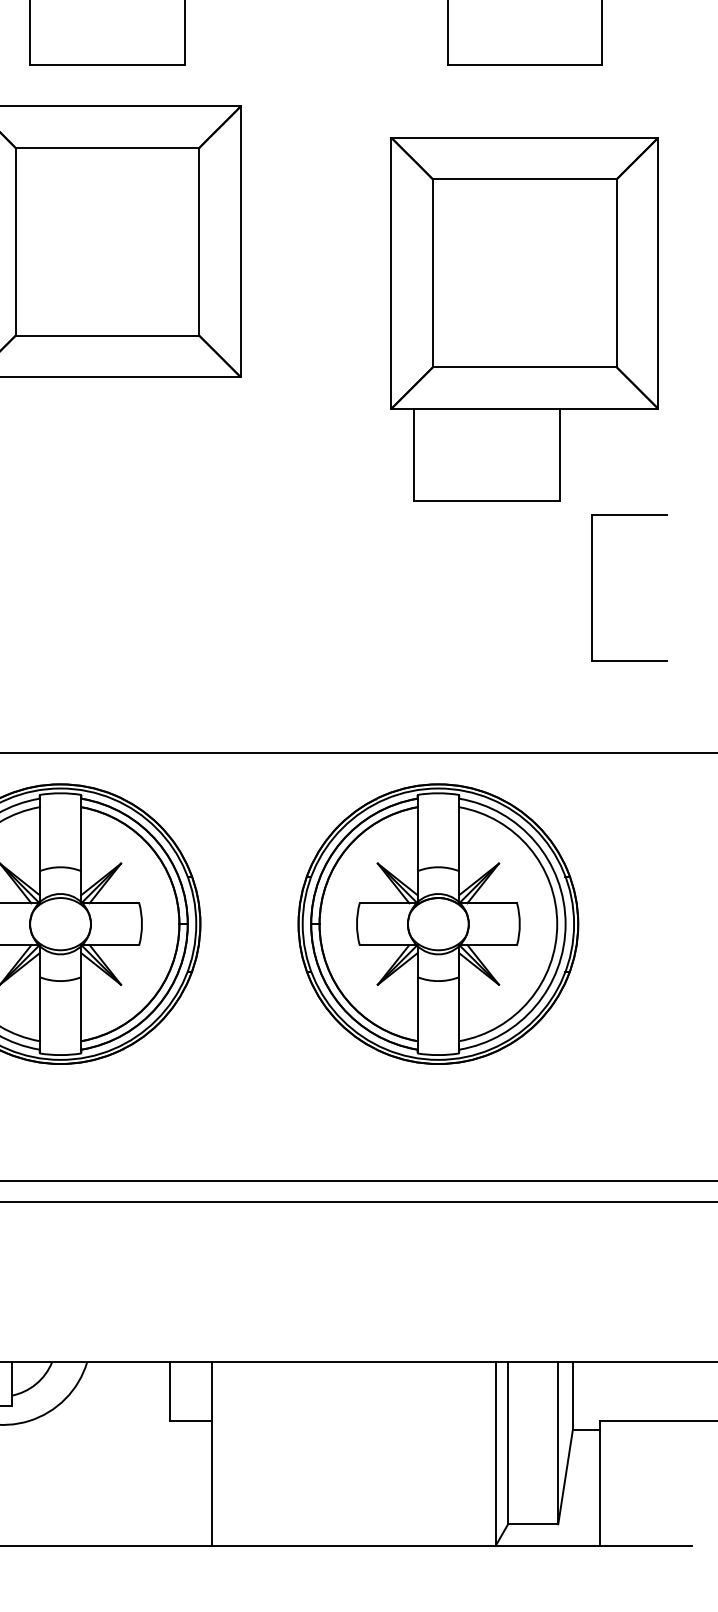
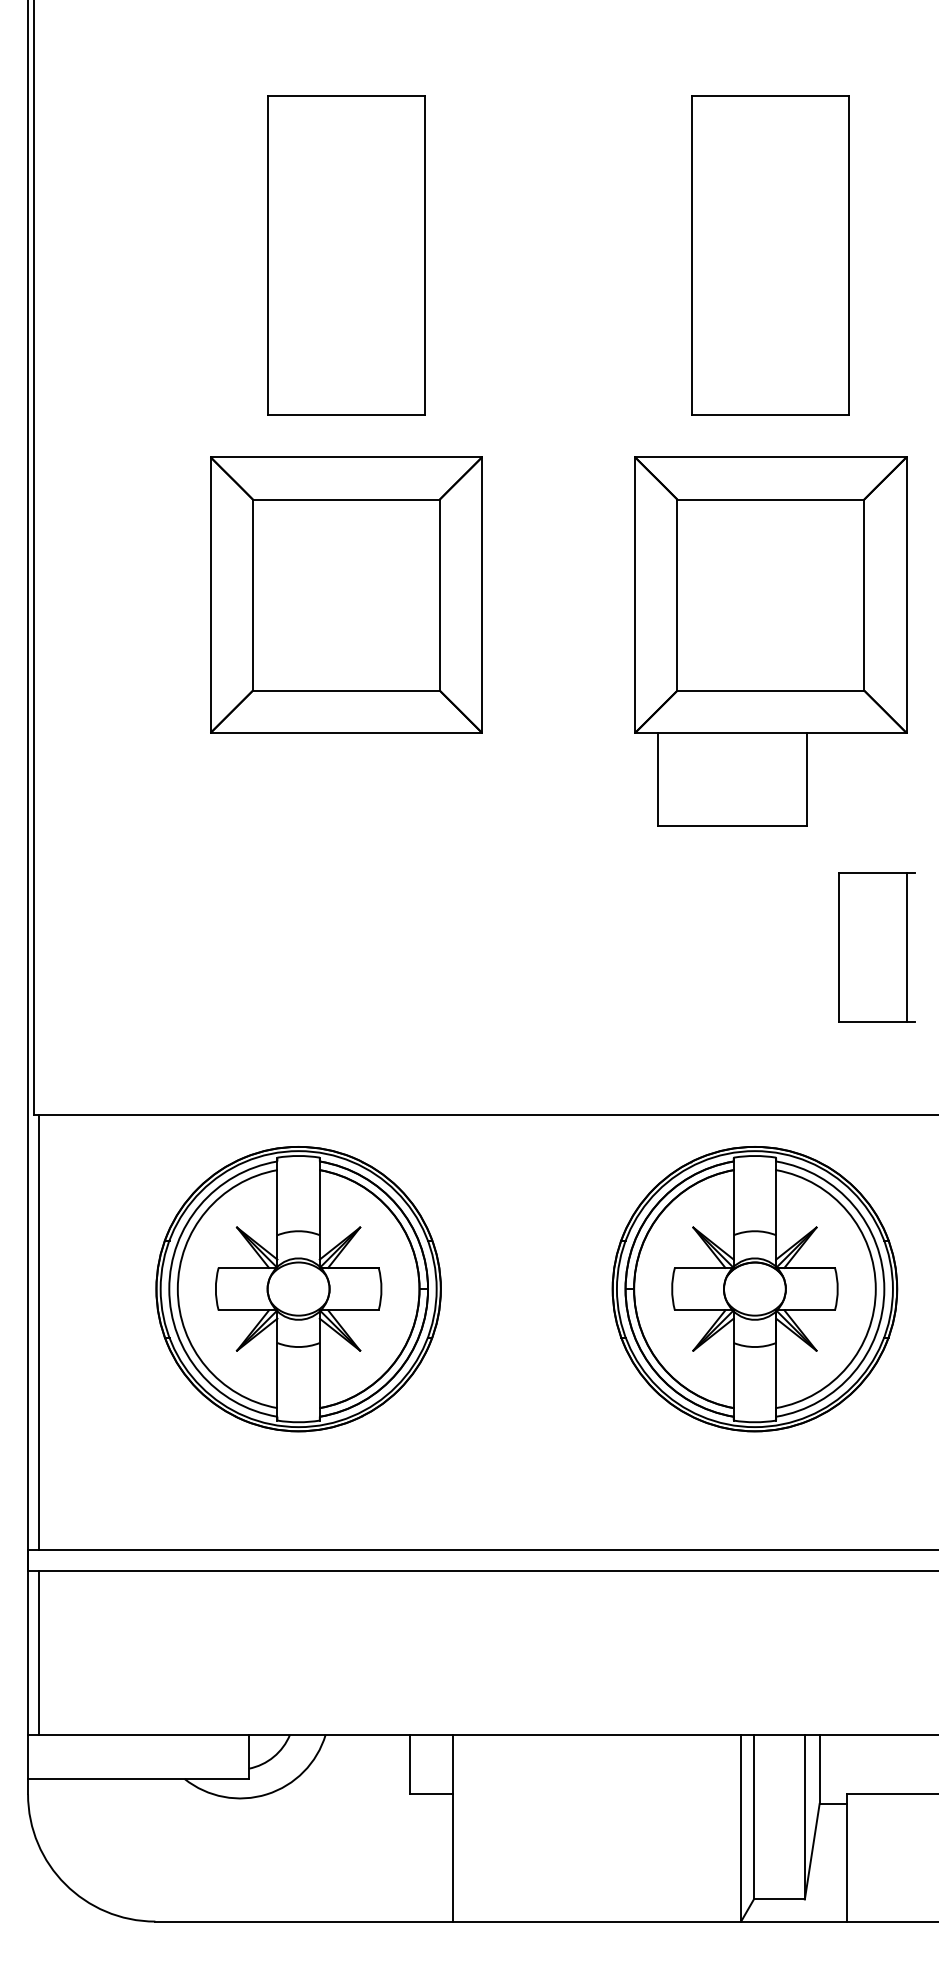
part: (524, 318) -> (770, 641), moved
line: (658, 588) -> (906, 947), added
part: (437, 924) -> (754, 1289), moved

